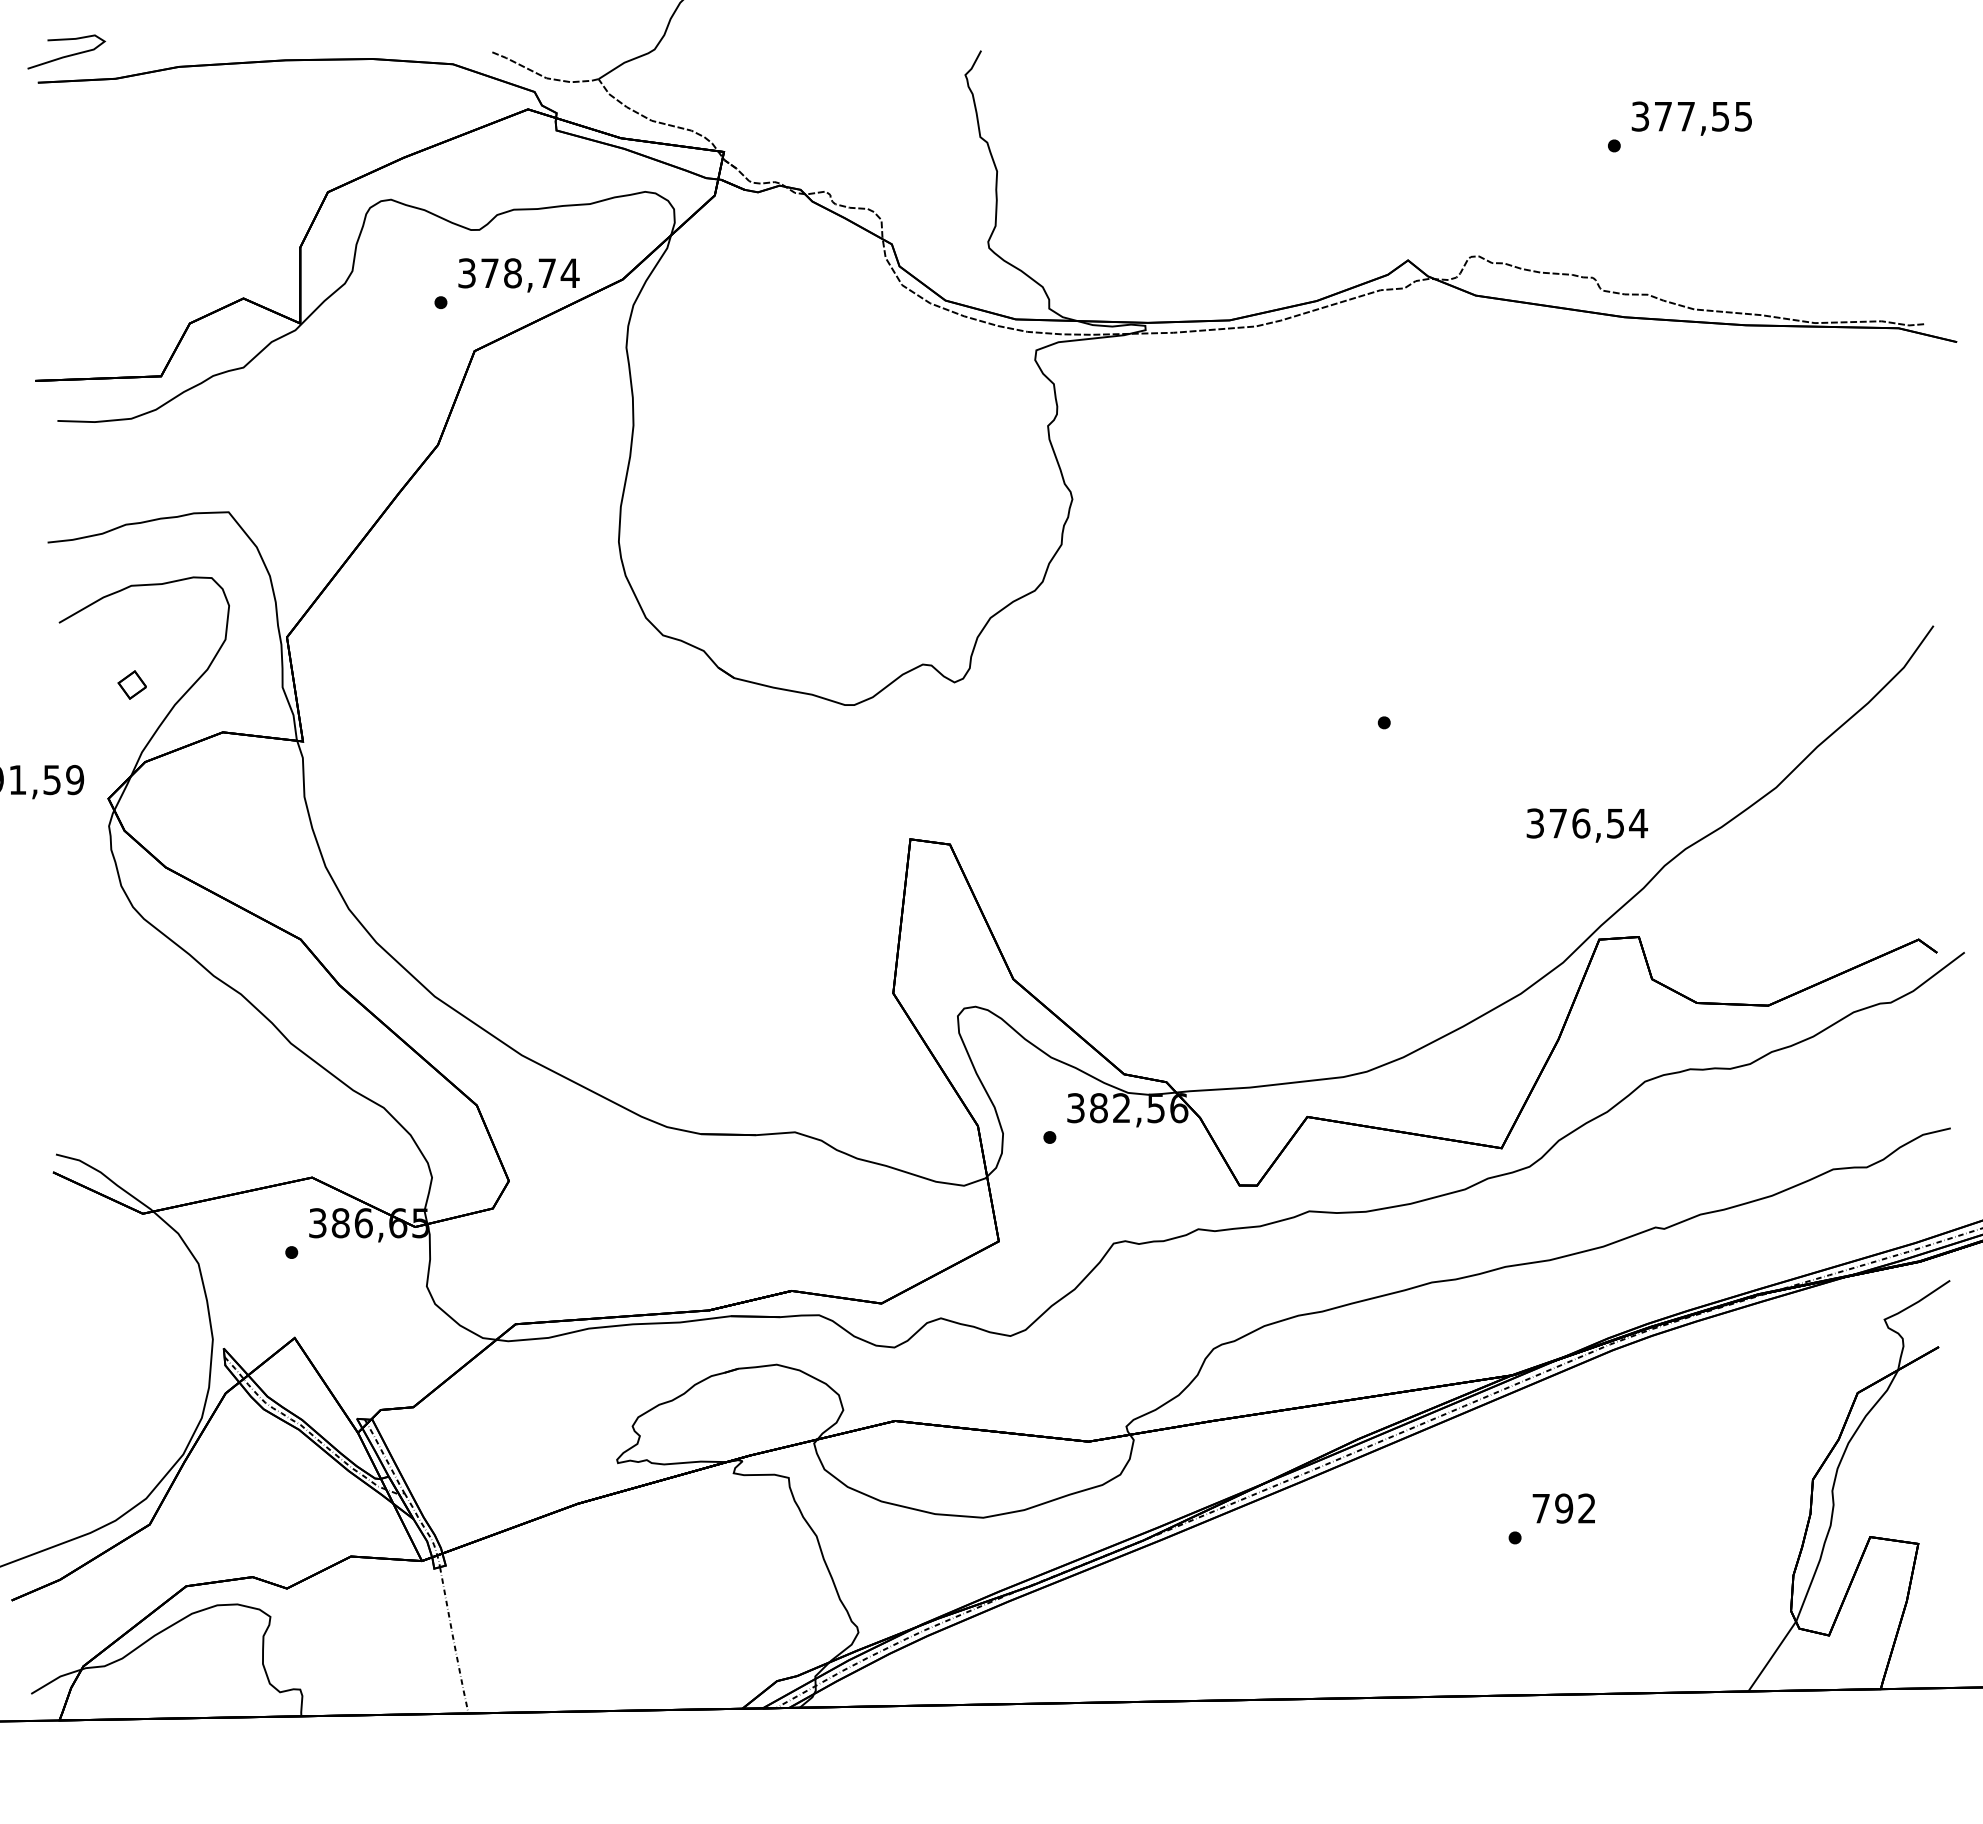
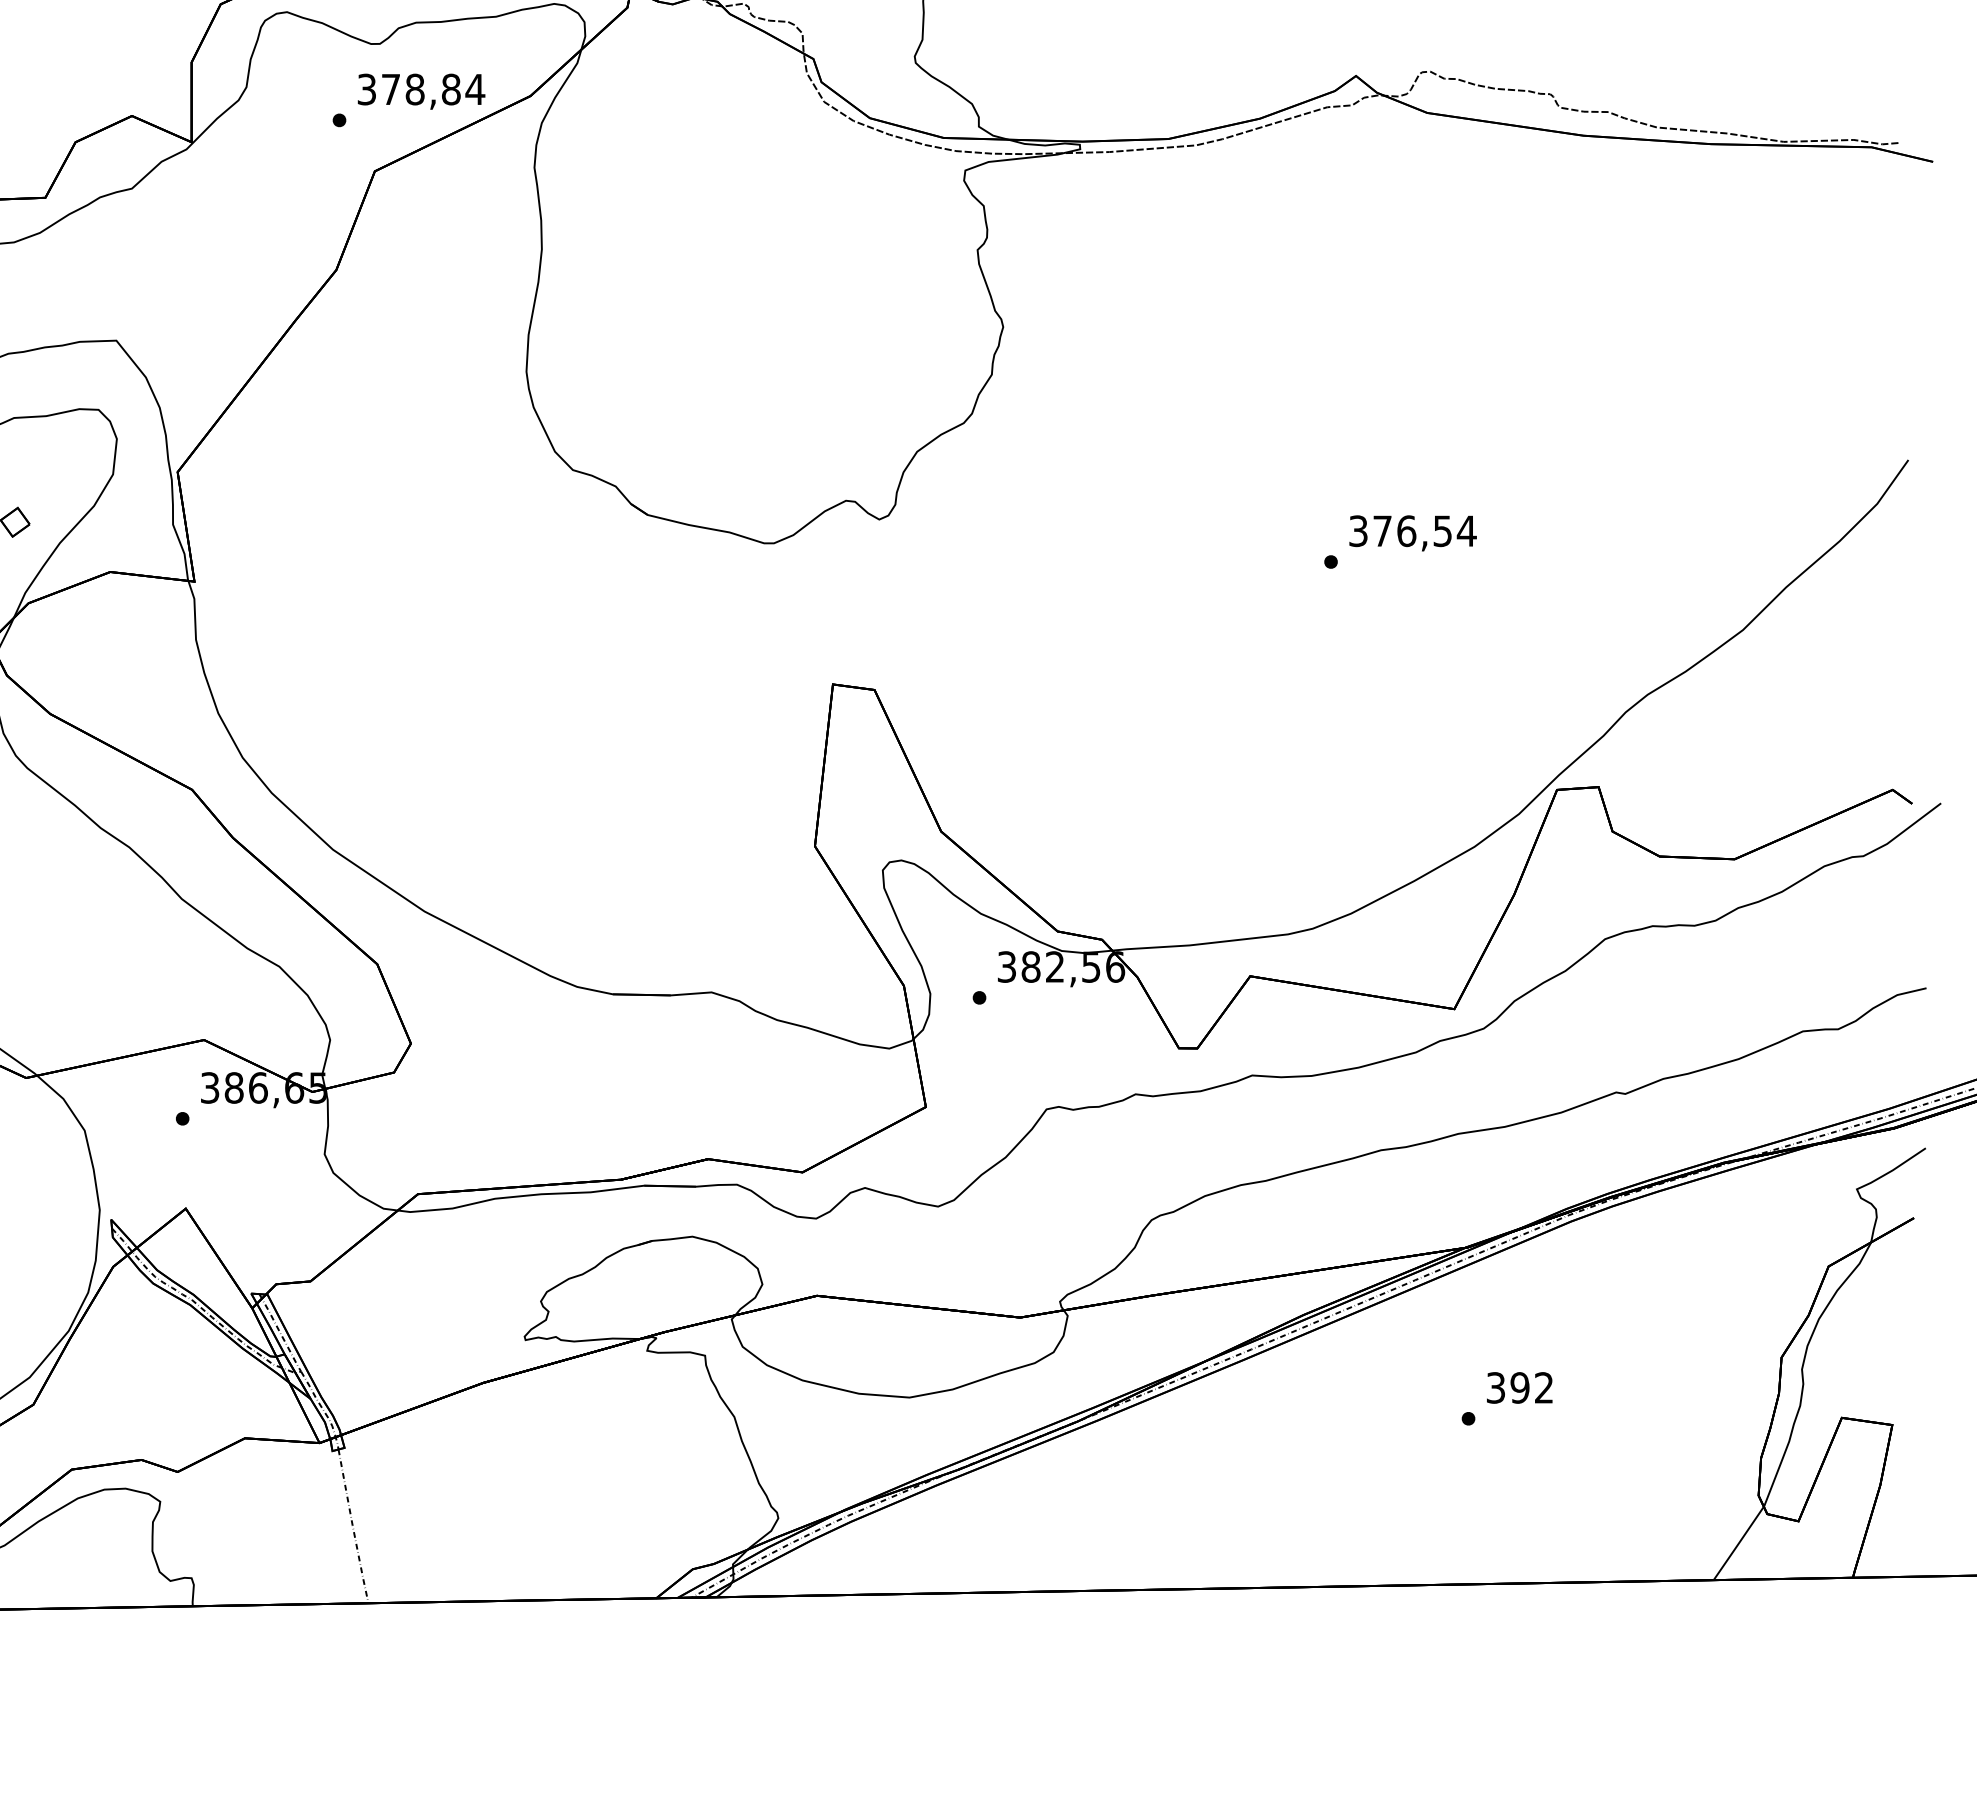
text: (547, 273) -> (451, 89), 378,74 -> 378,84
text: (1586, 825) -> (1412, 533), moved
text: (1540, 1508) -> (1495, 1387), 792 -> 392

